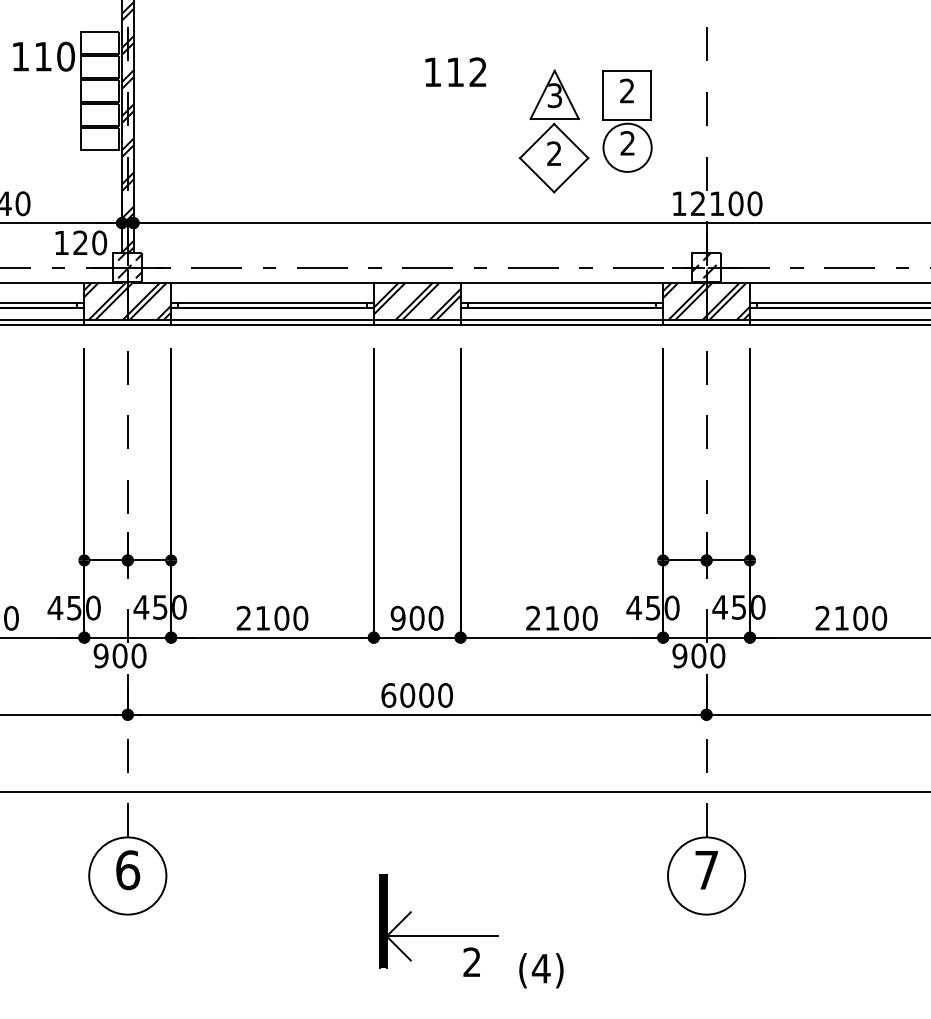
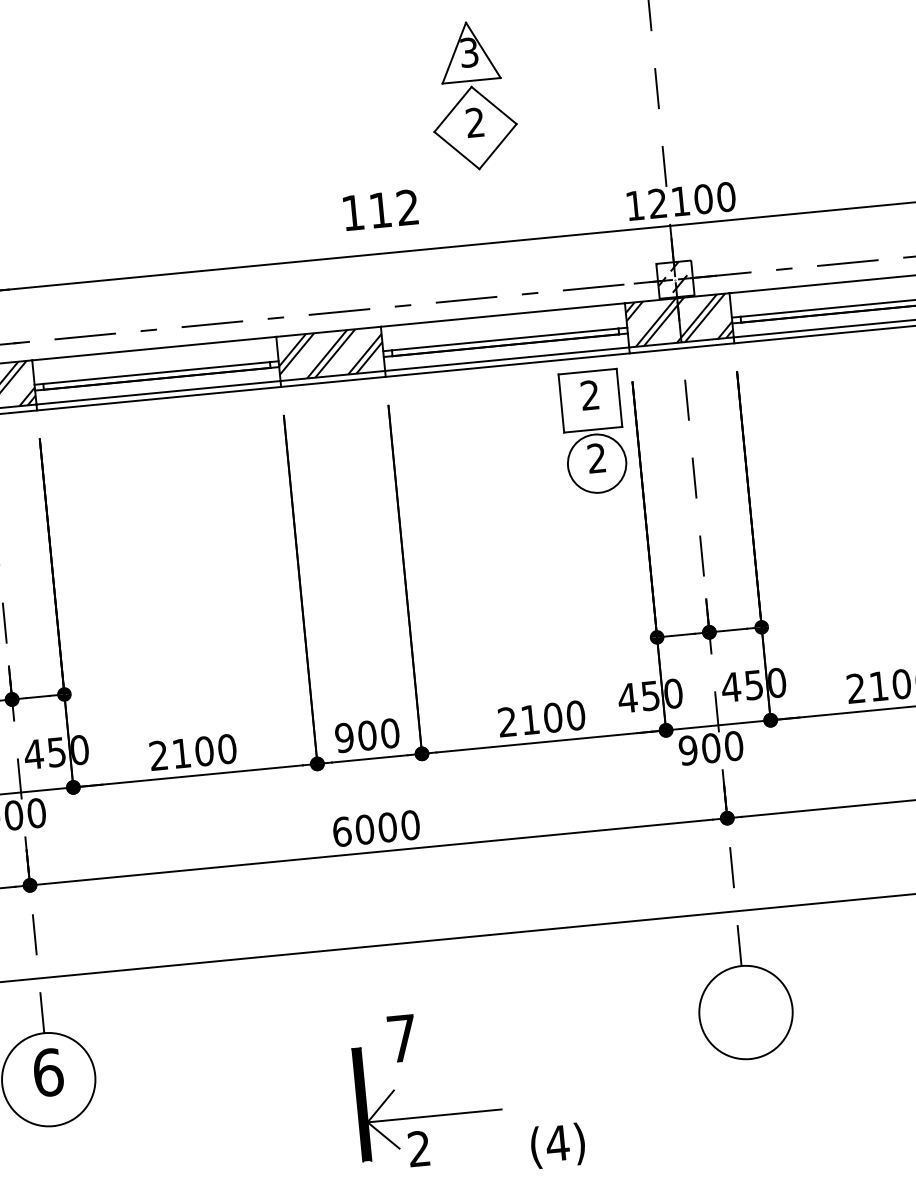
text: (455, 71) -> (380, 209), moved
part: (627, 121) -> (593, 431), moved
part: (553, 131) -> (471, 96), moved
text: (706, 870) -> (401, 1038), moved
text: (471, 961) -> (418, 1148), moved

